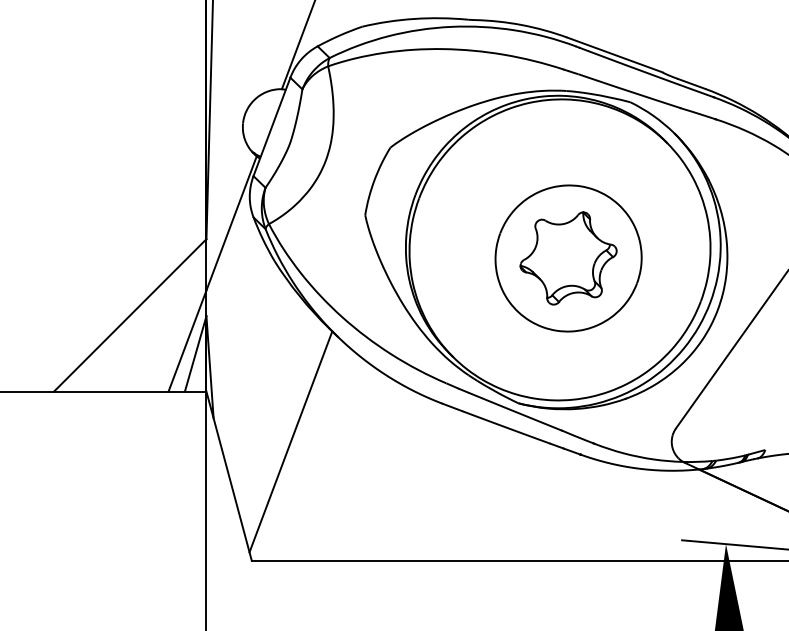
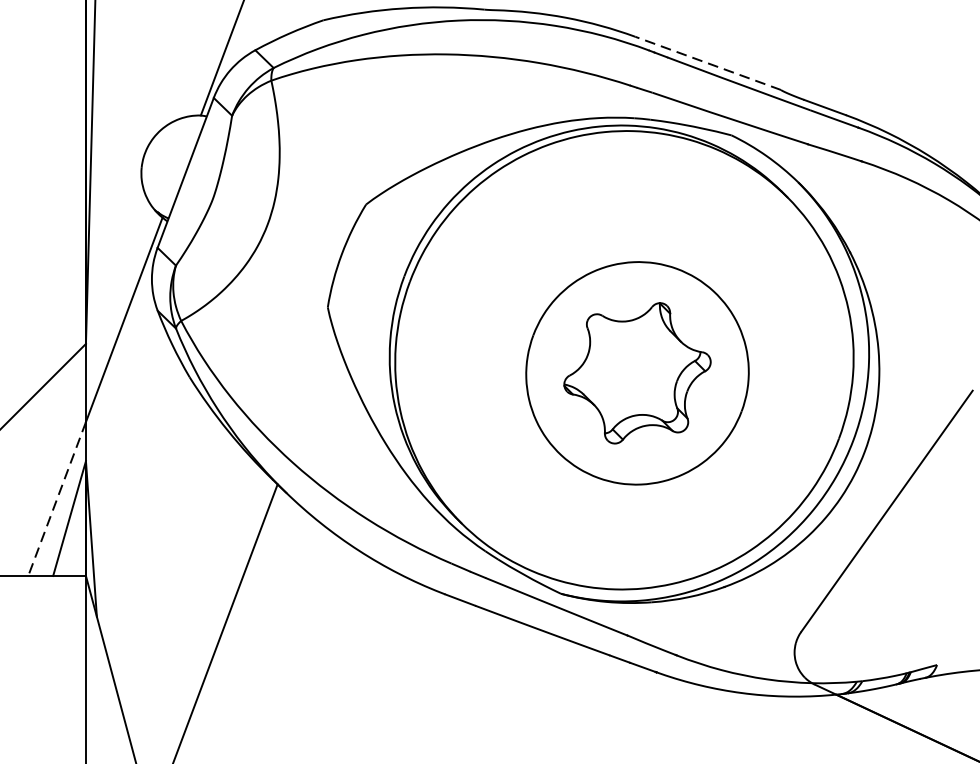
line: (615, 55) -> (708, 64), solid -> dashed
line: (187, 341) -> (57, 499), solid -> dashed

